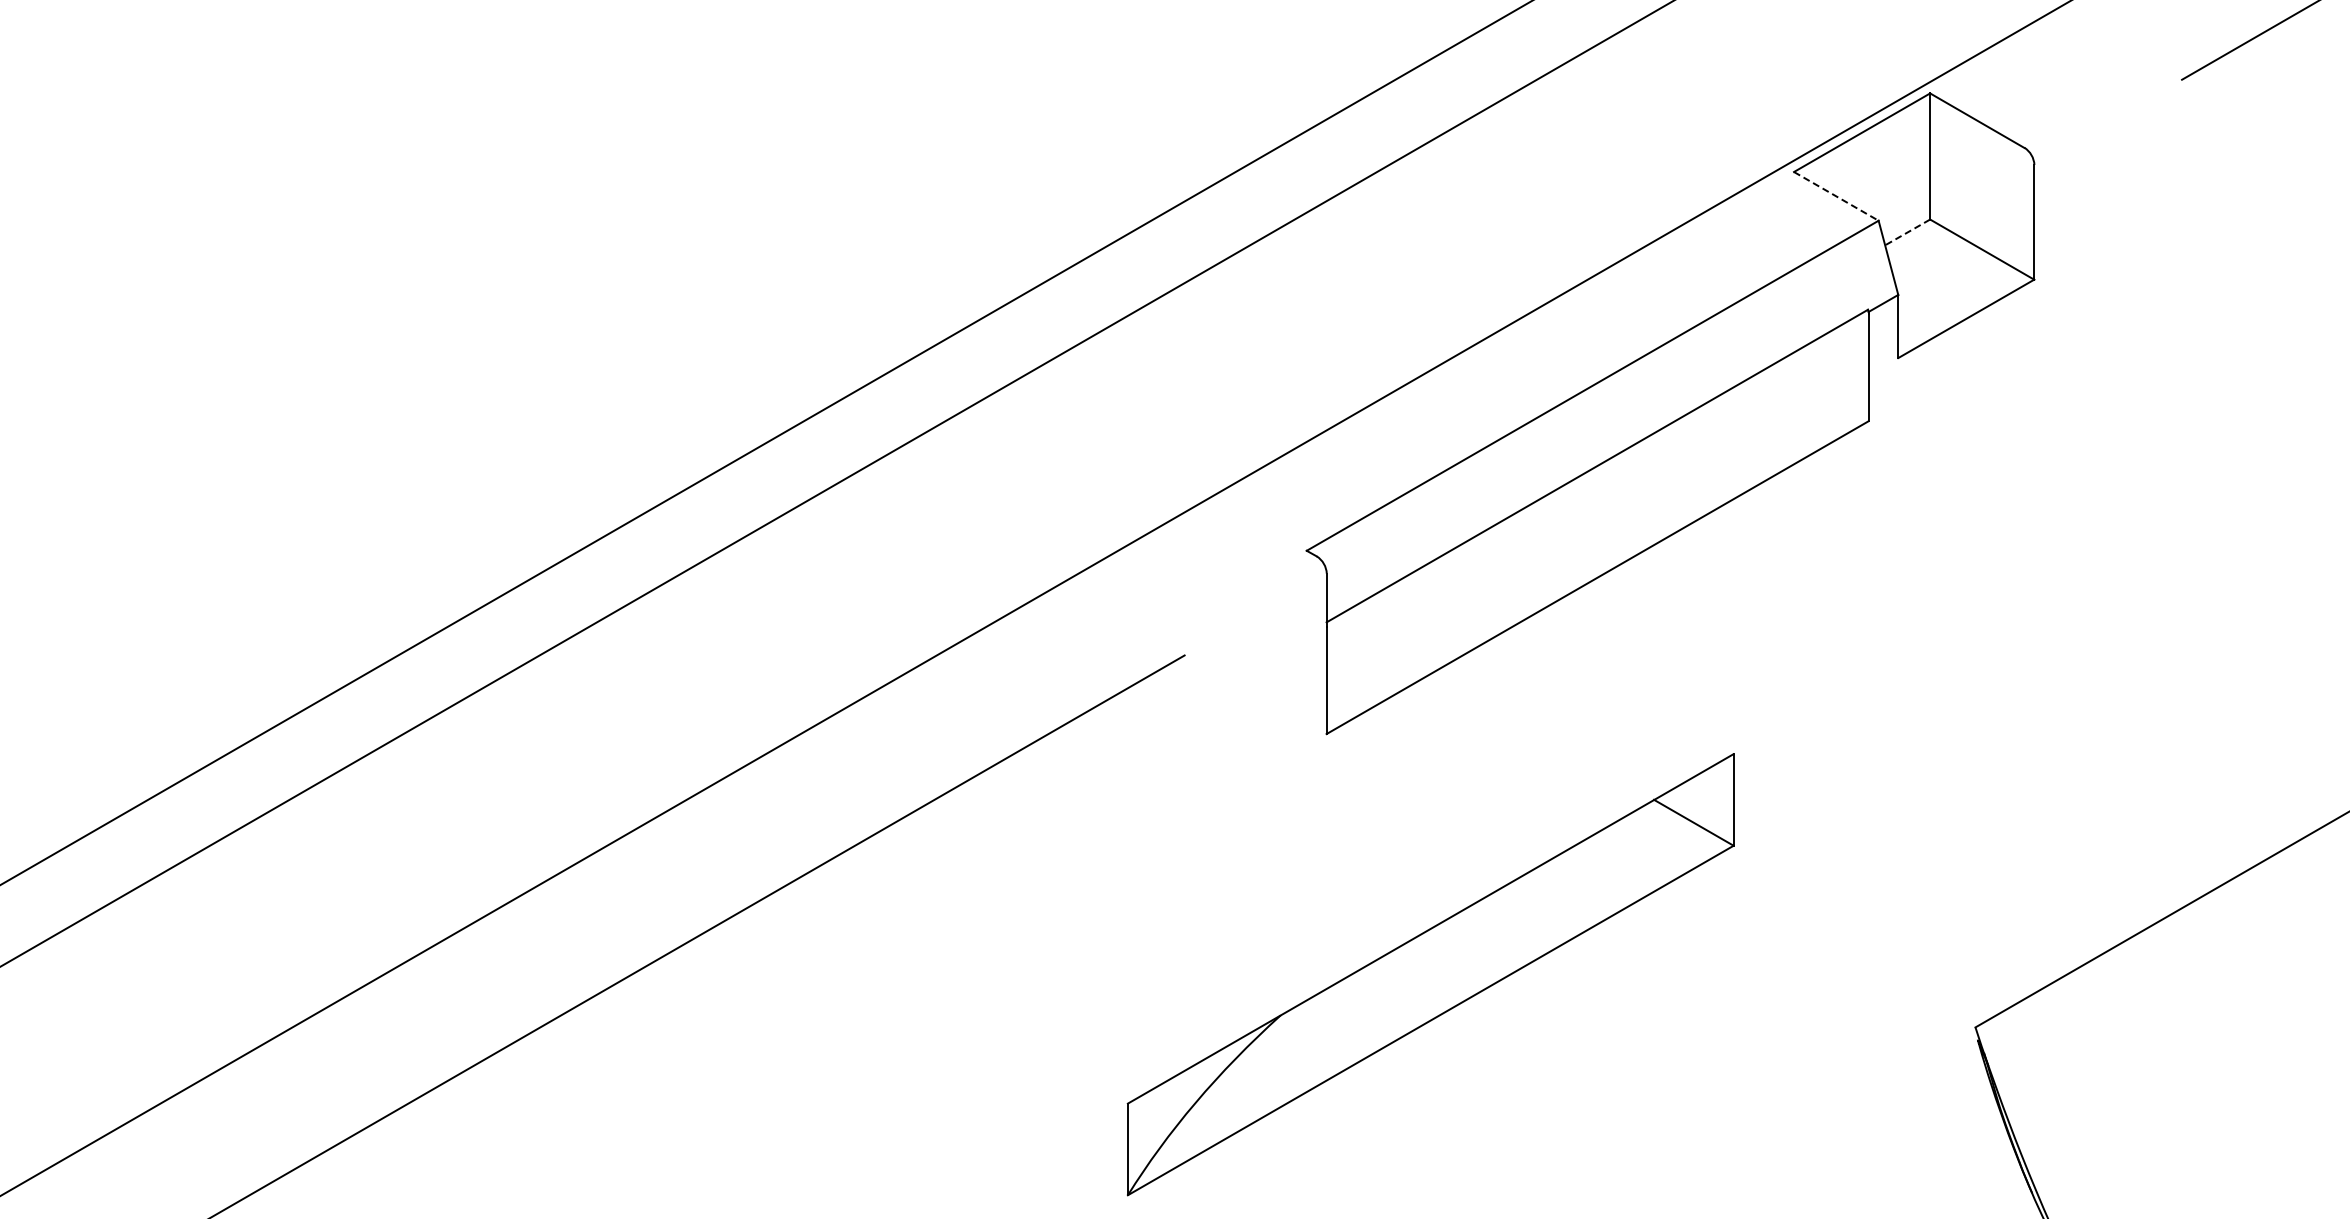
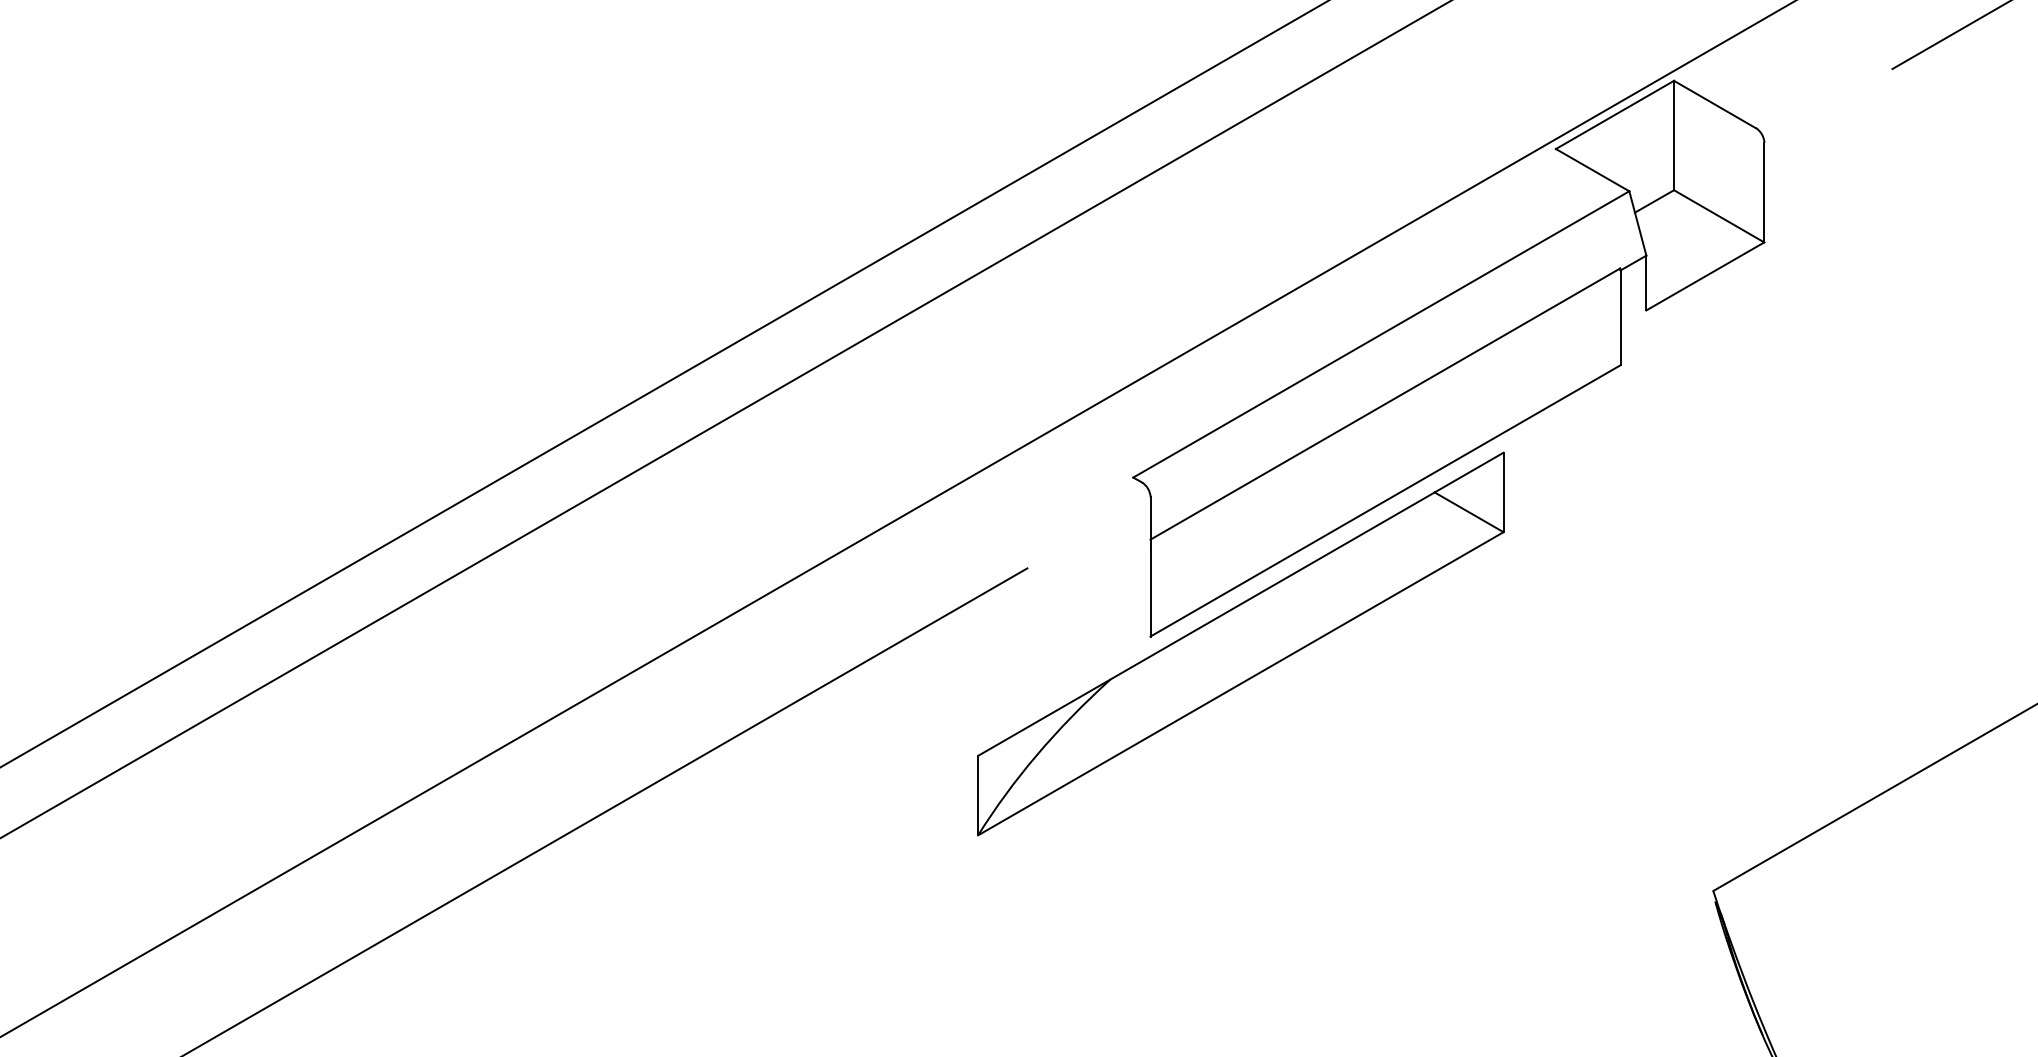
line: (1836, 196) -> (1592, 170), dashed -> solid
line: (1907, 232) -> (1654, 201), dashed -> solid
part: (1430, 974) -> (1240, 643), moved

